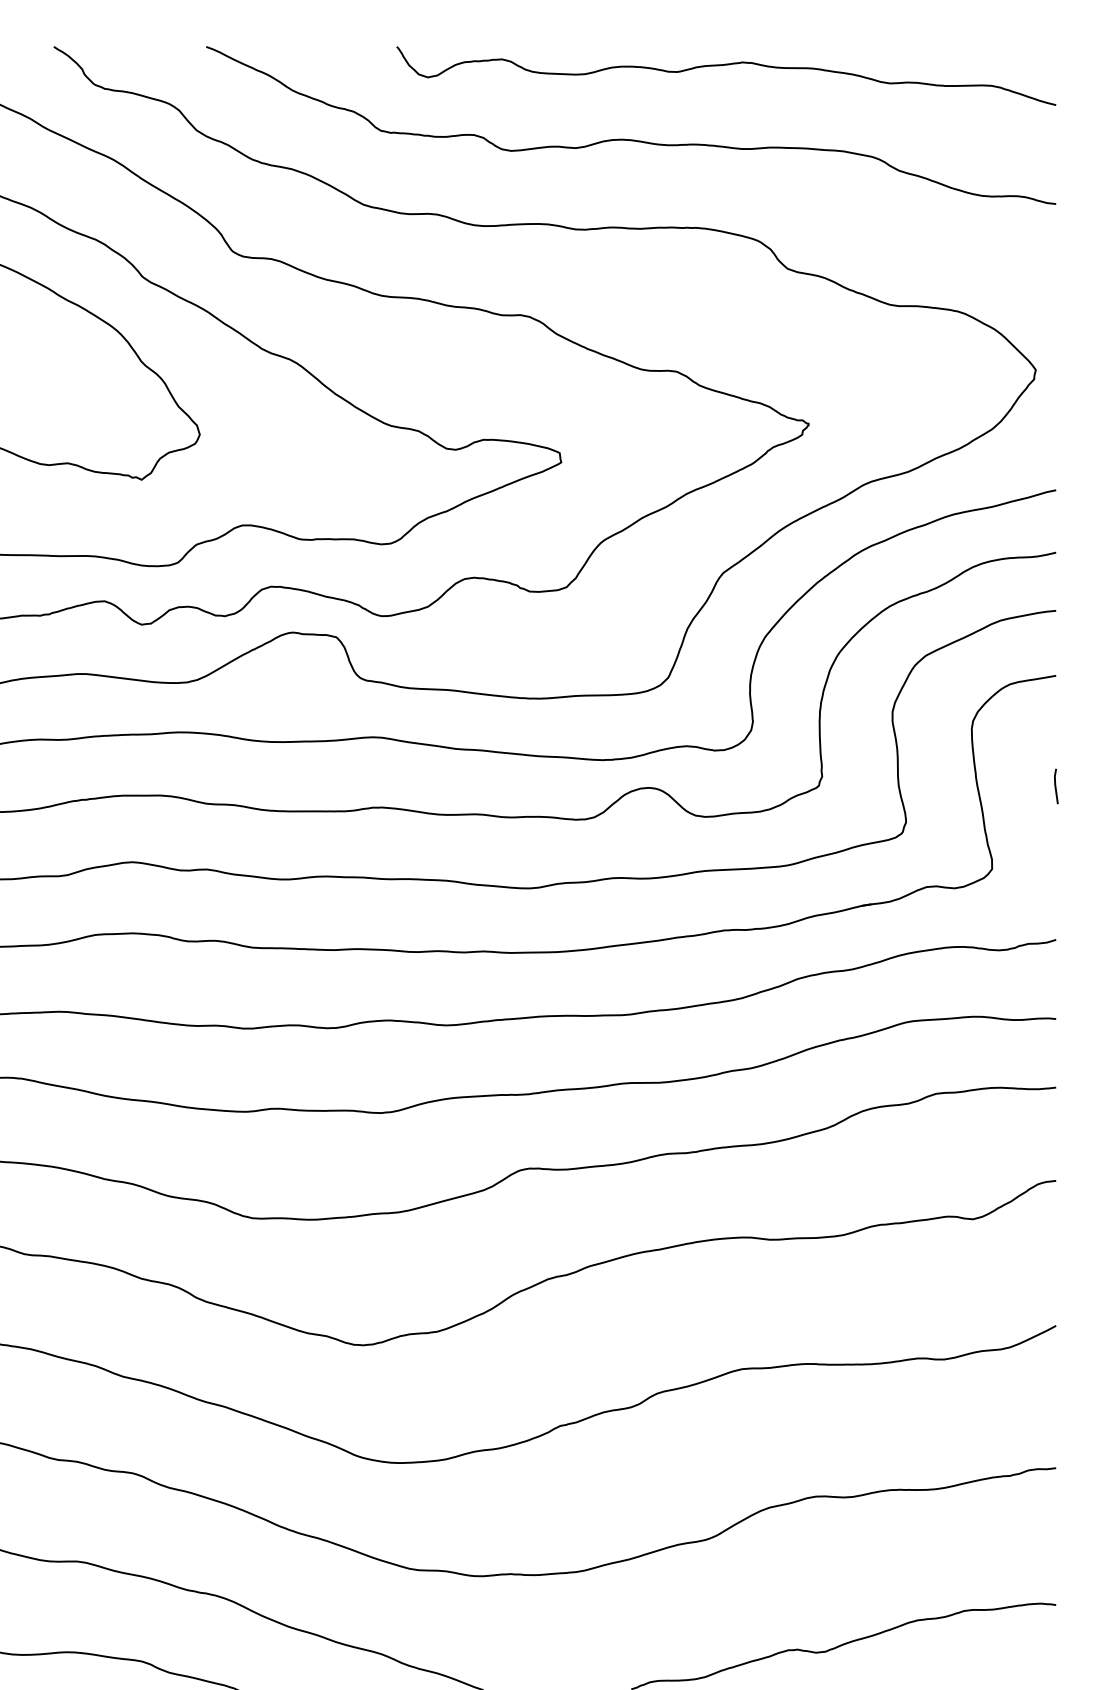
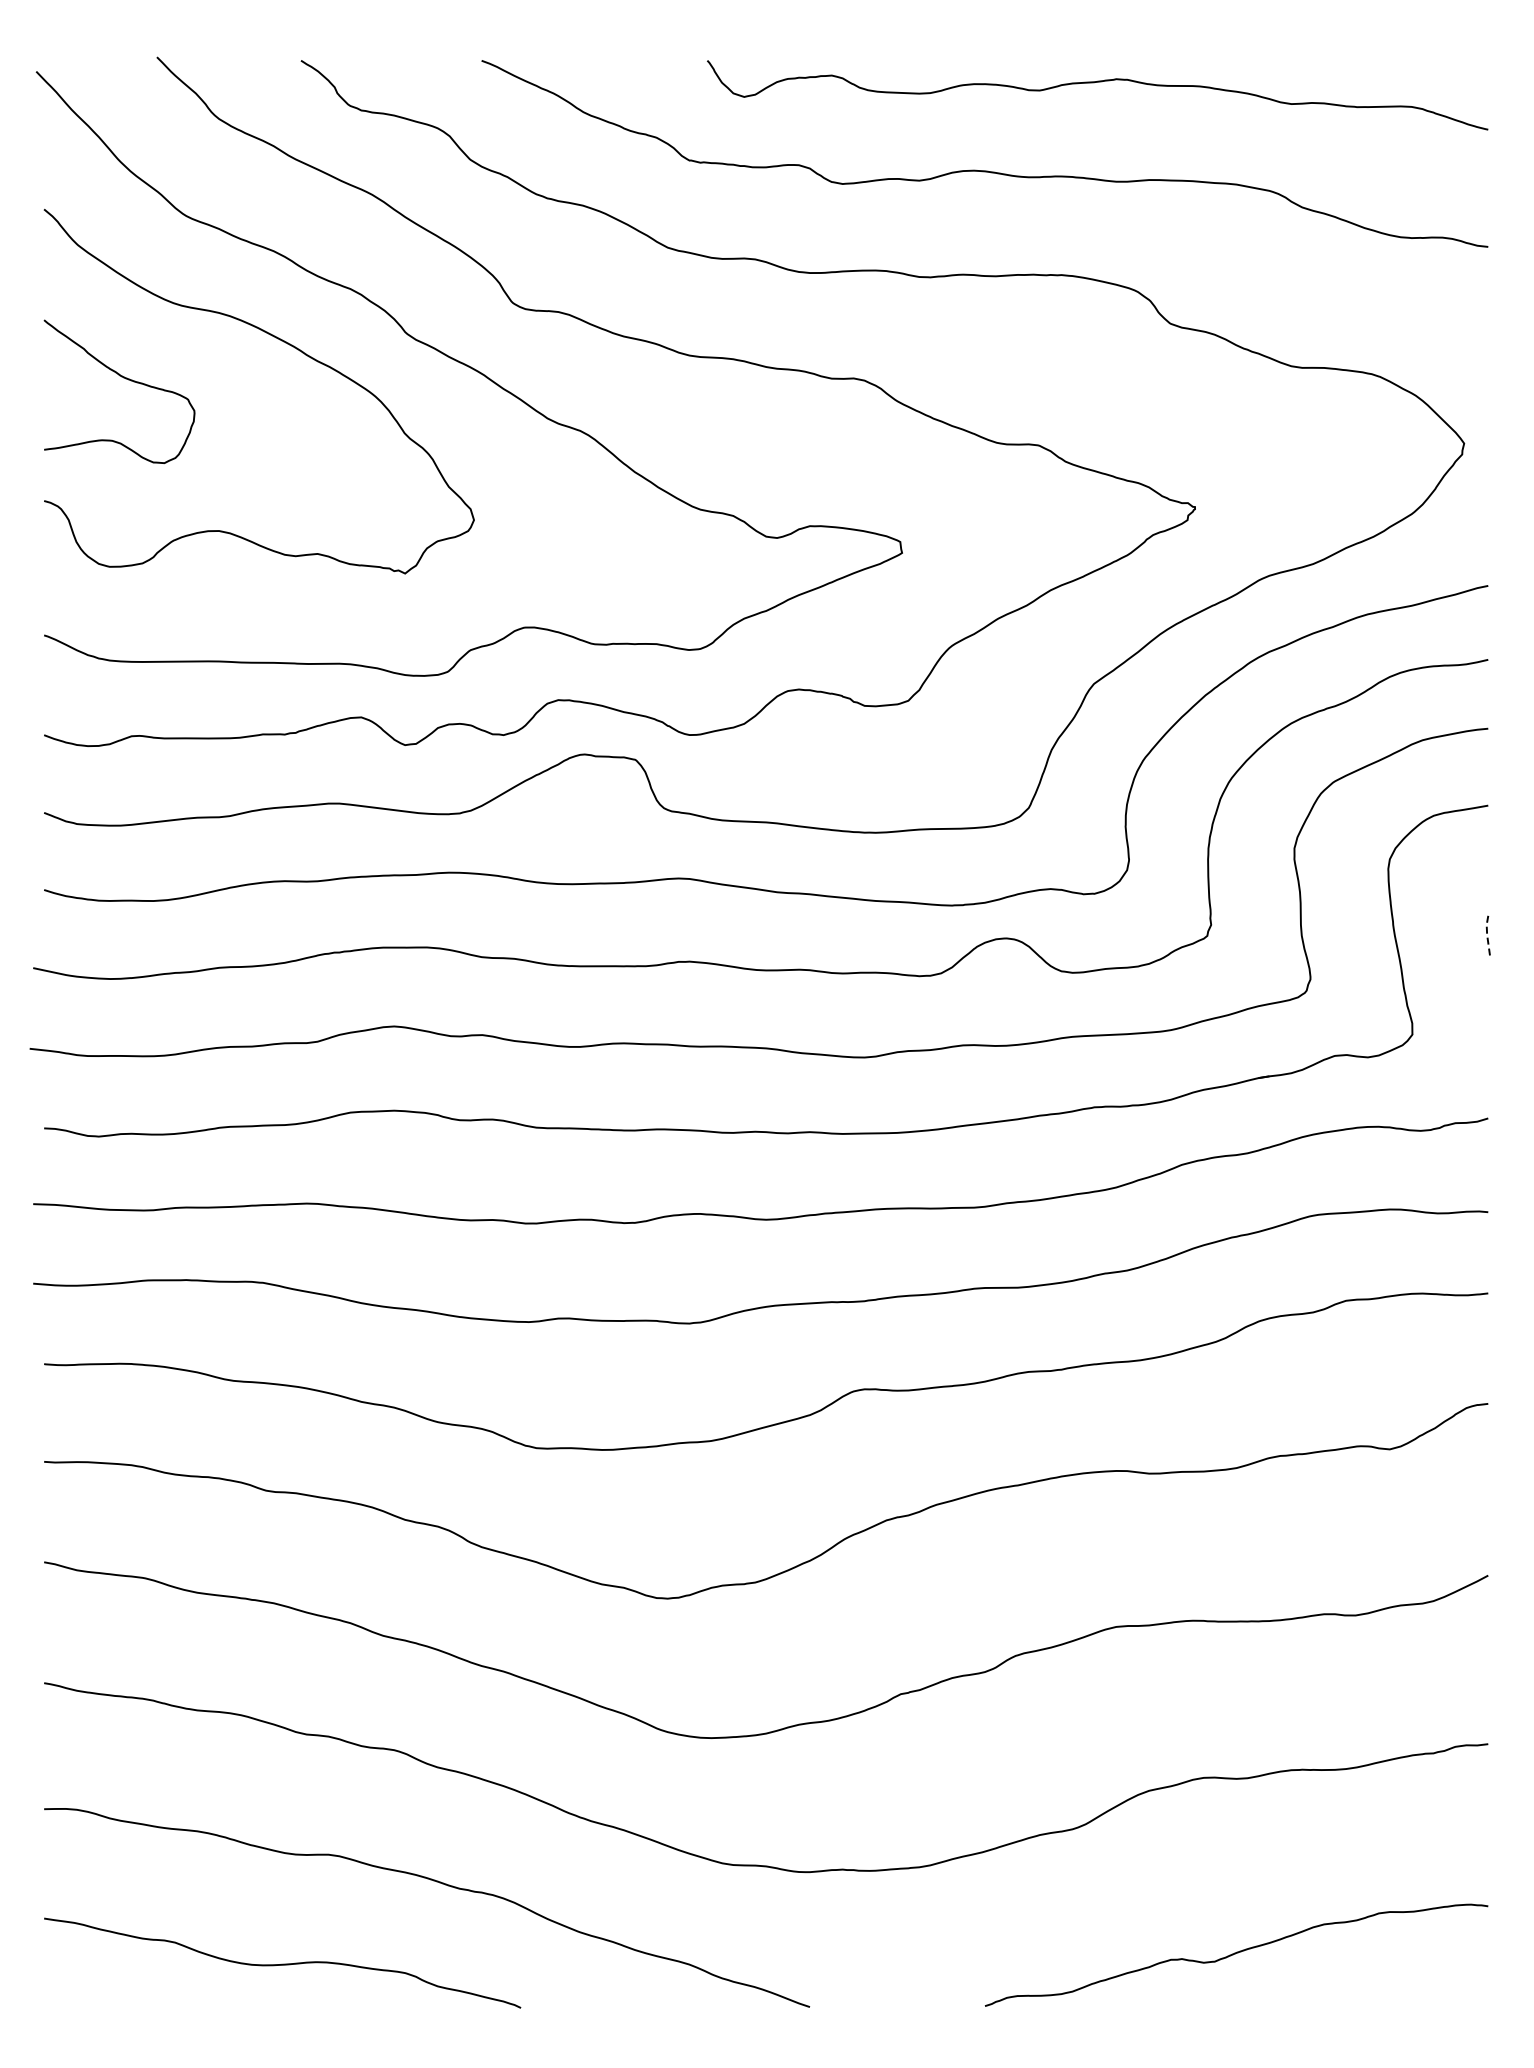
line: (1055, 785) -> (1487, 935), solid -> dashed

